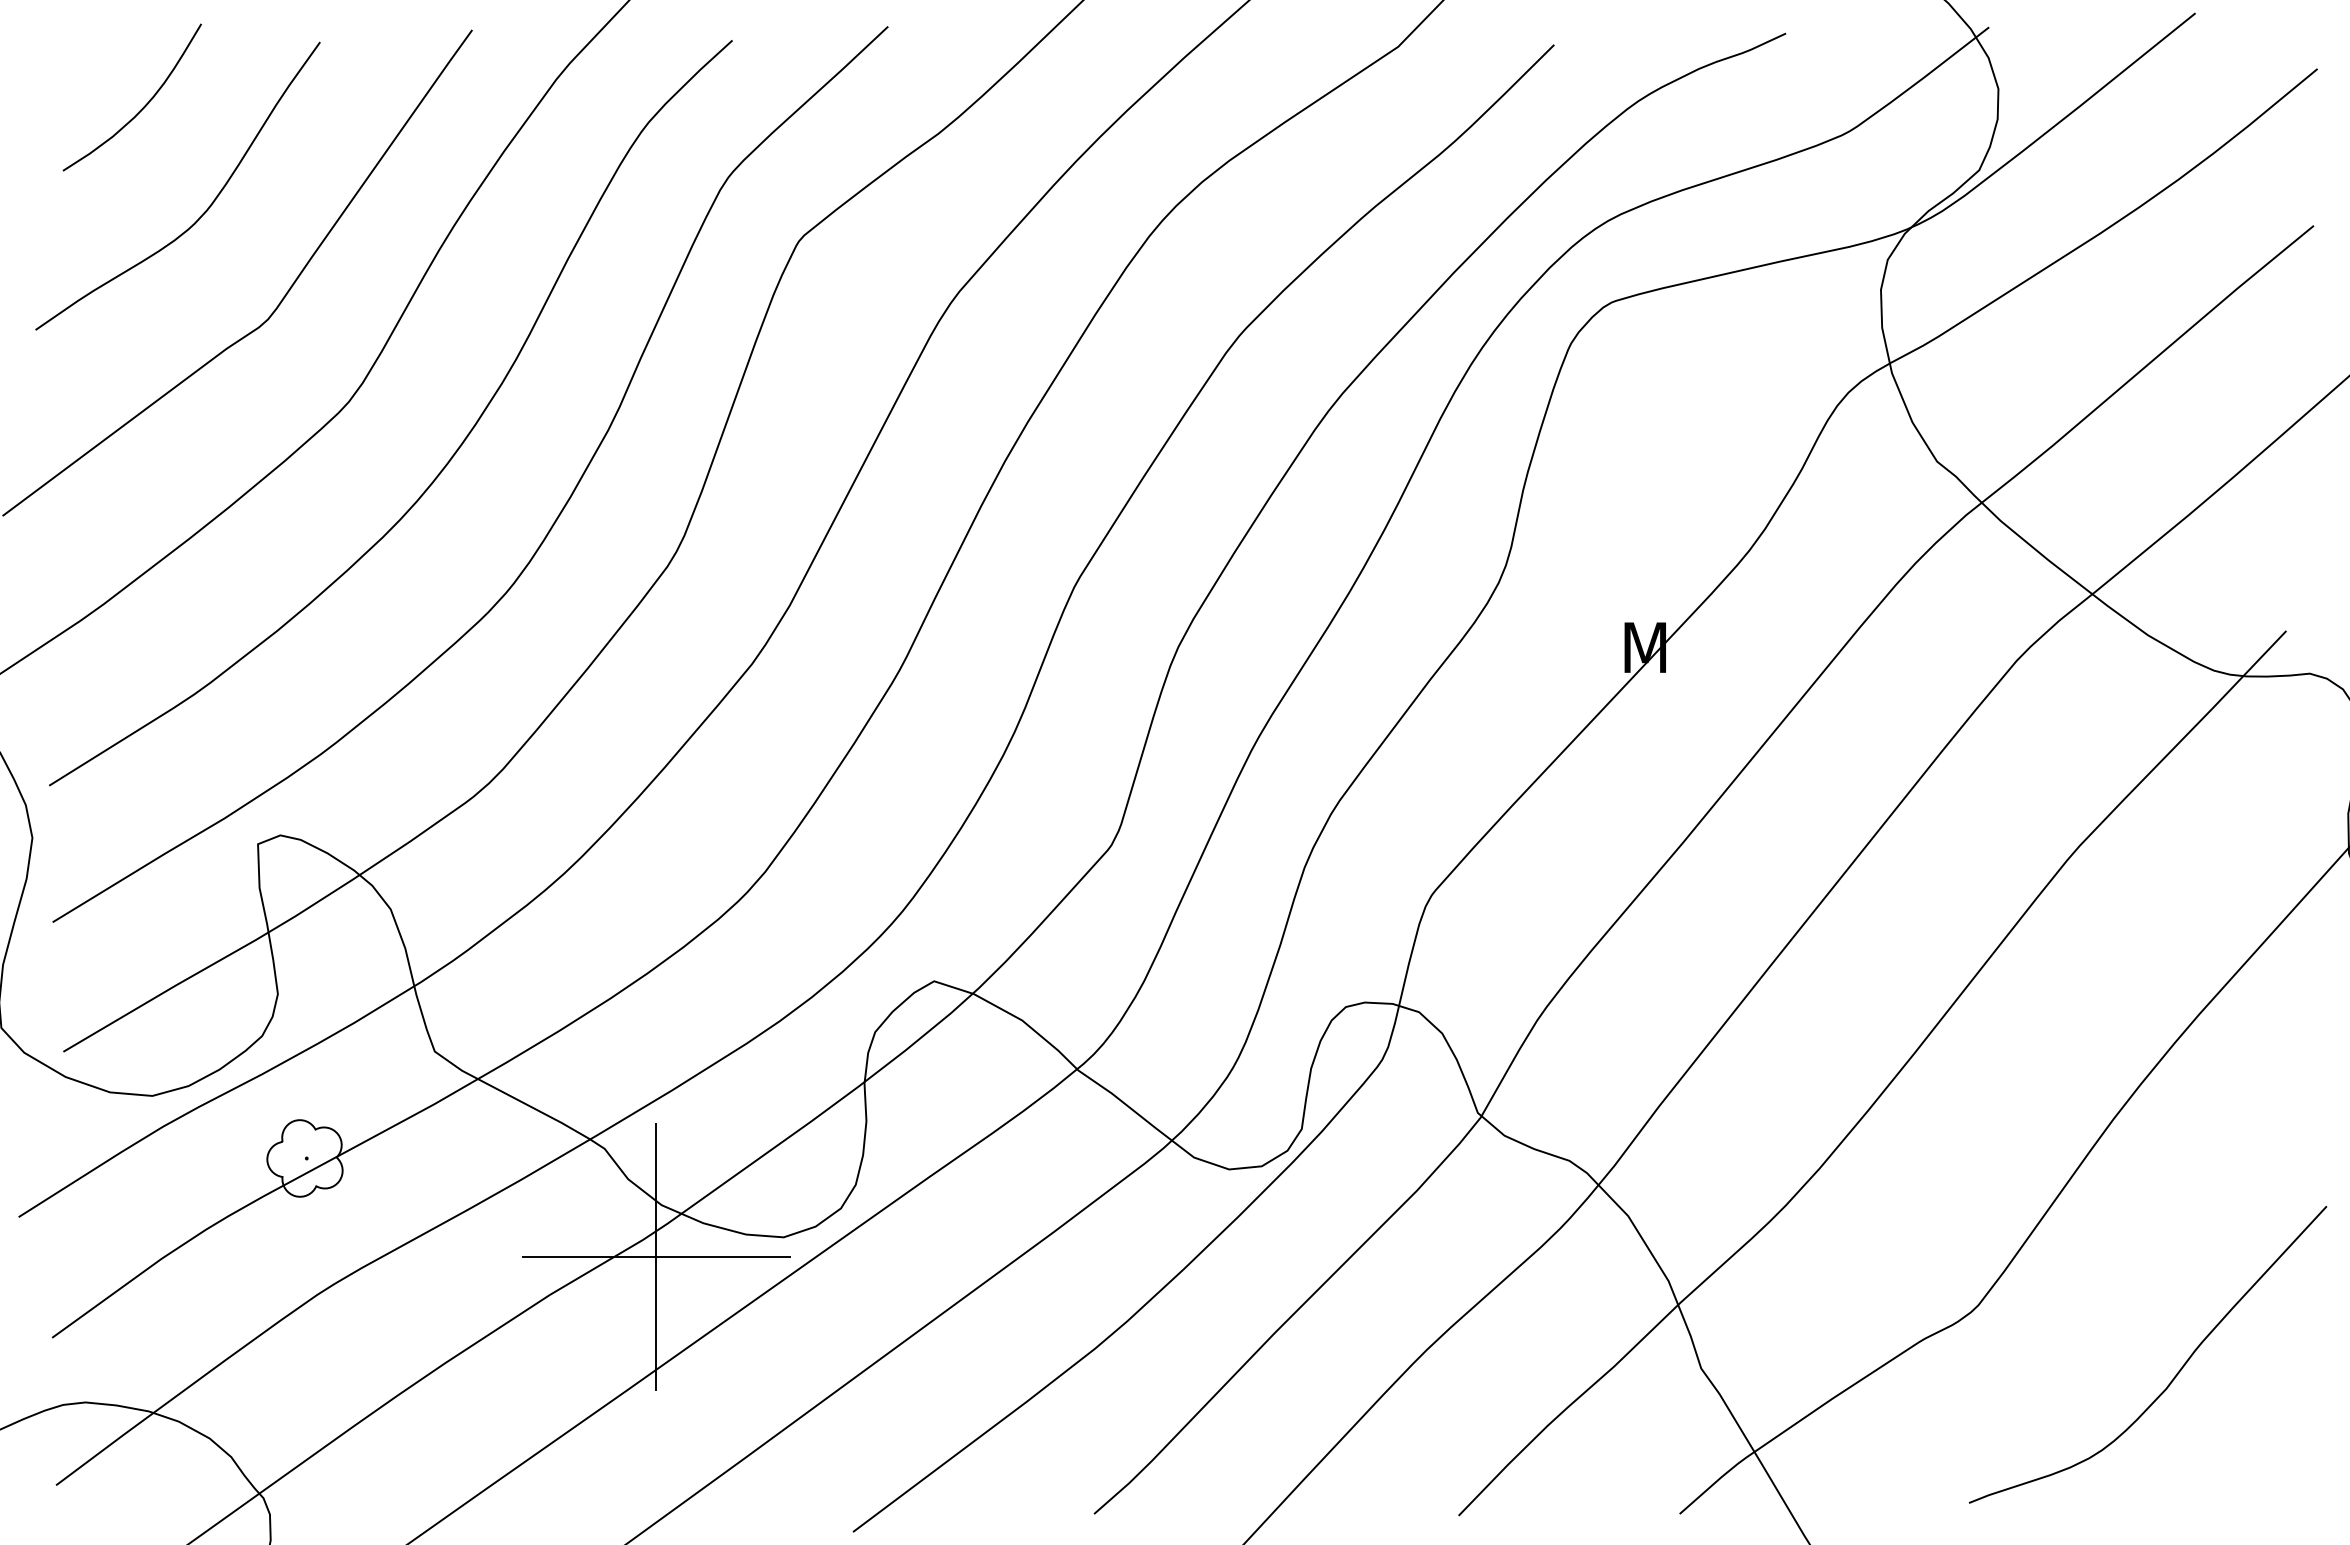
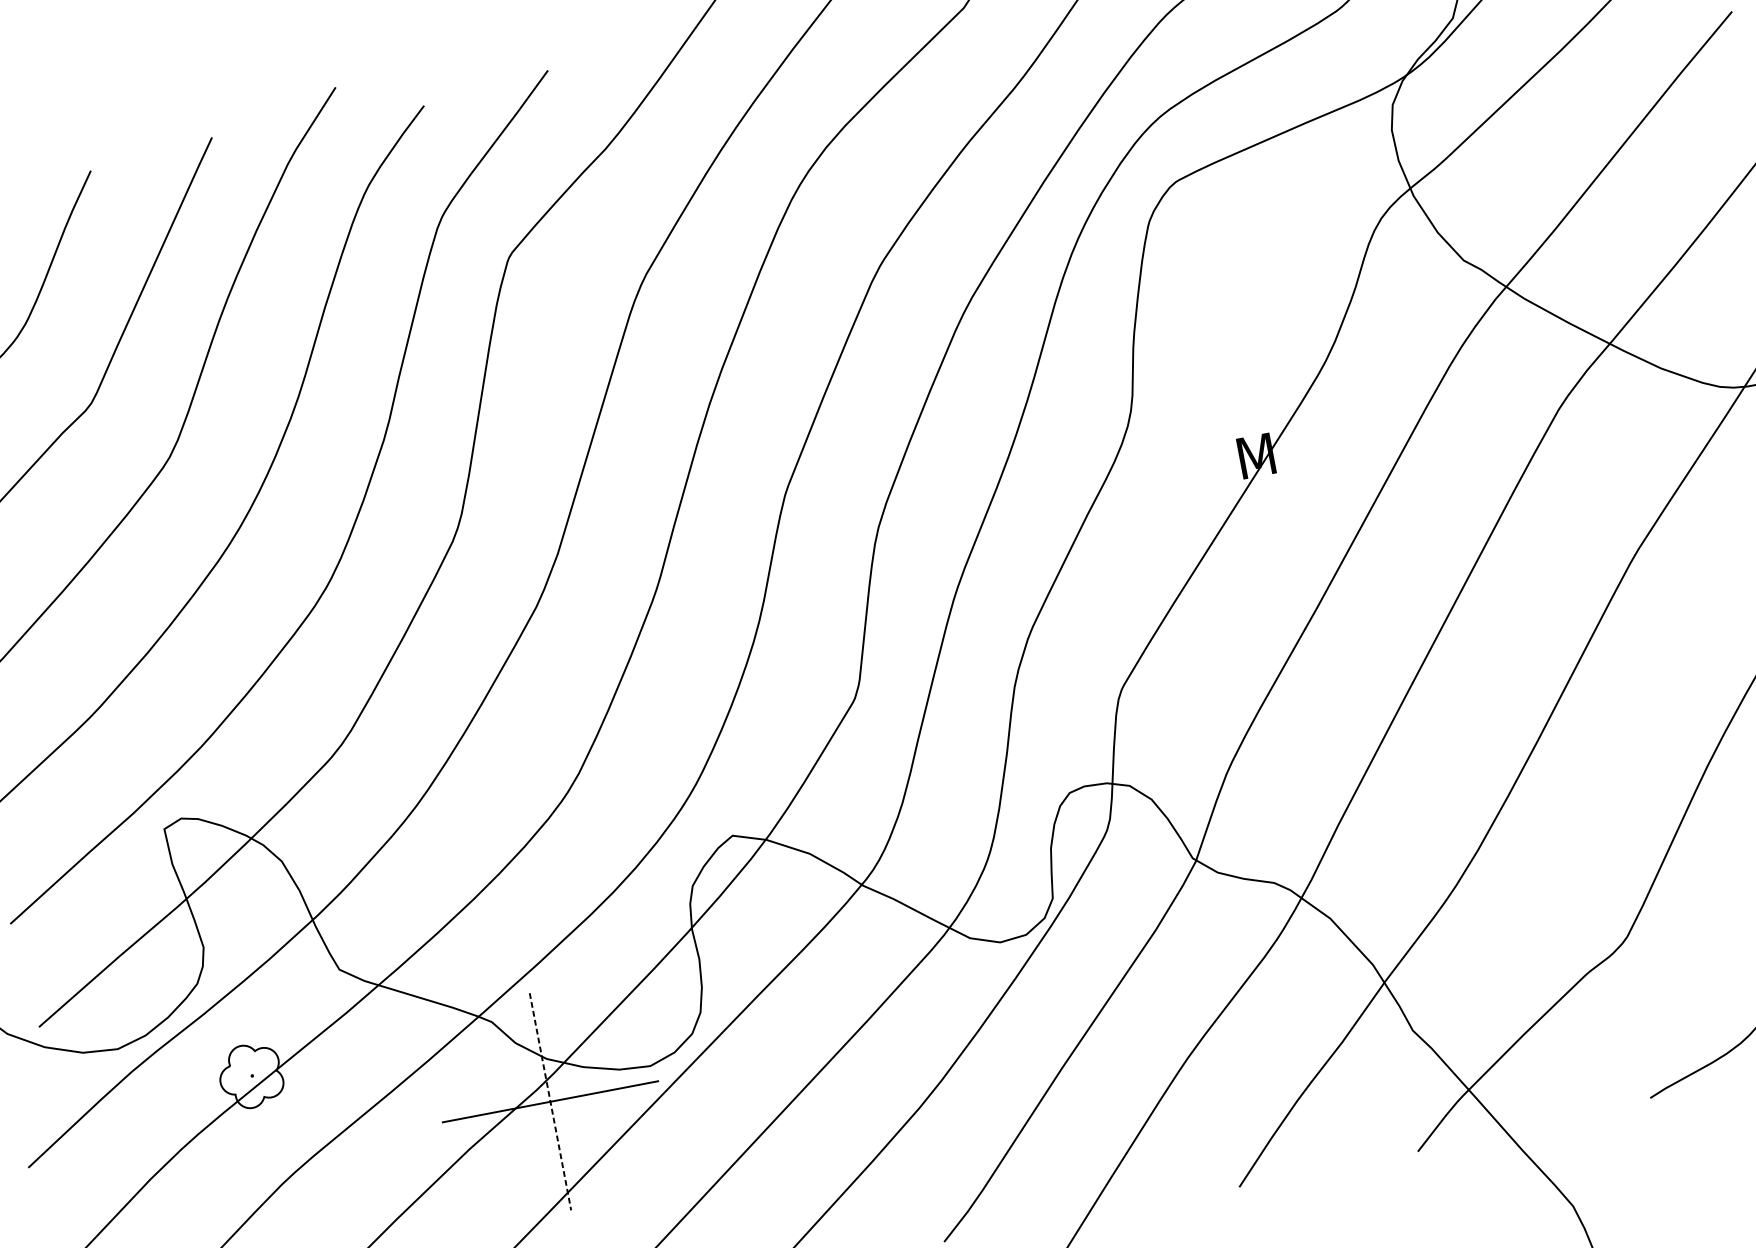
line: (656, 1257) -> (550, 1102), solid -> dashed

